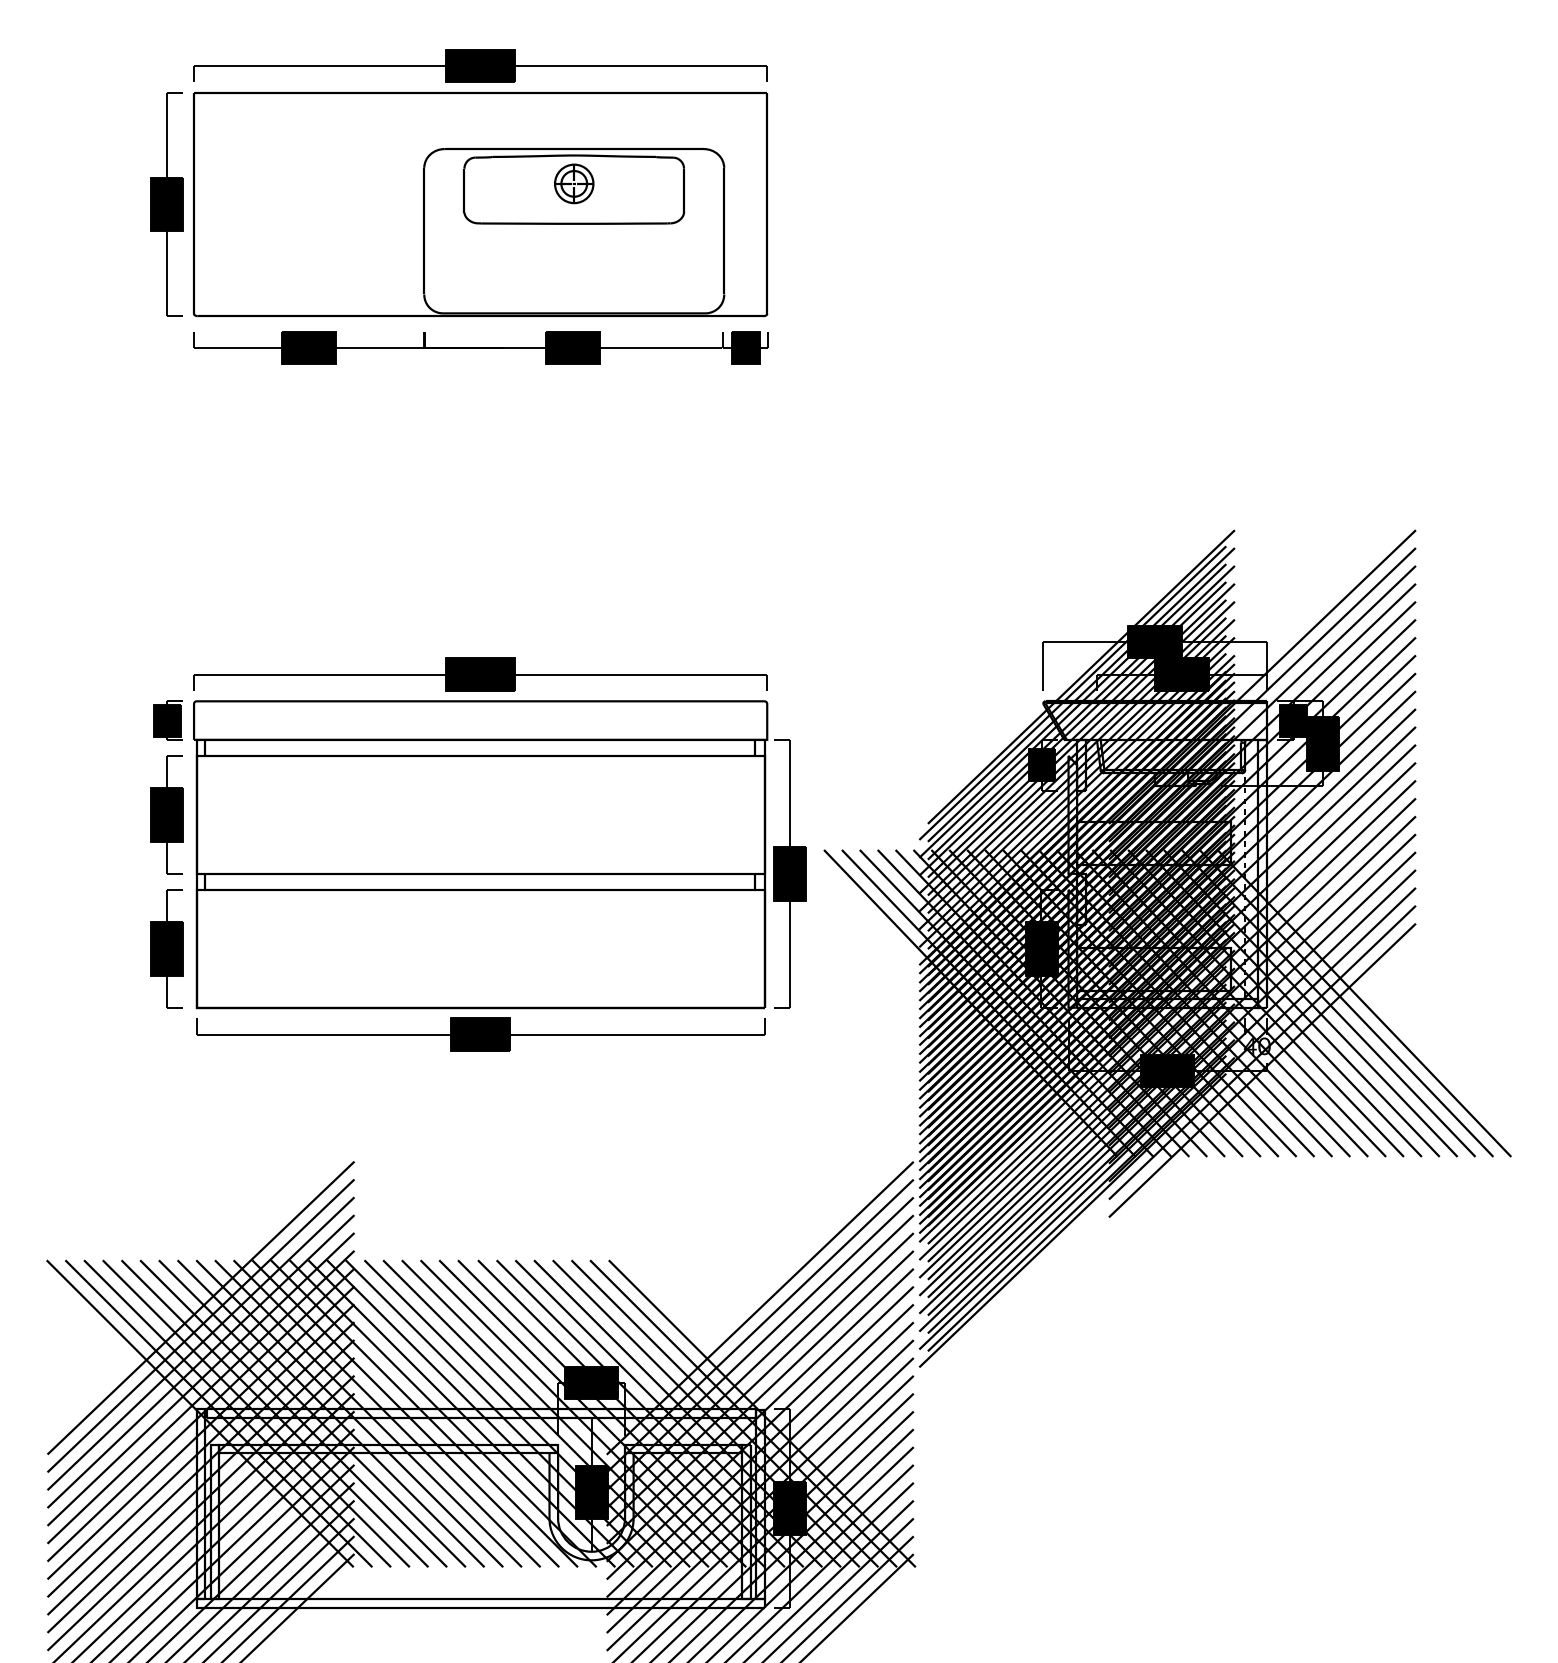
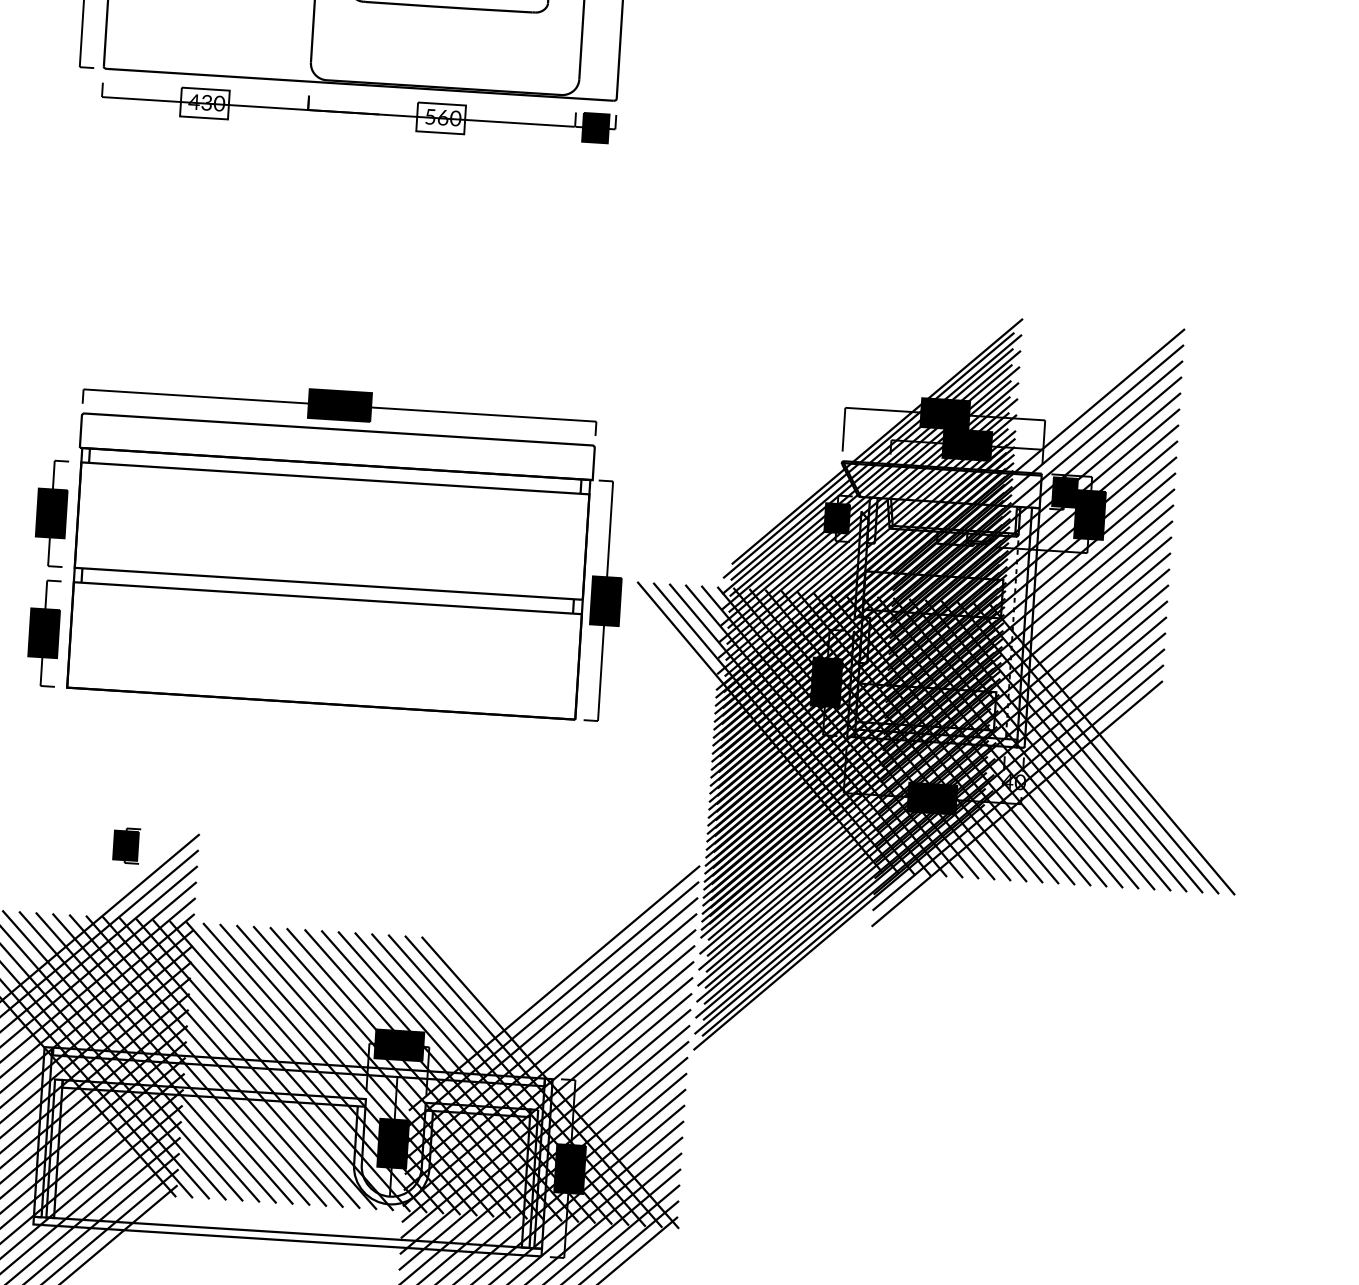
fill: (308, 347) -> (204, 103), removed
fill: (572, 347) -> (440, 118), removed
part: (167, 720) -> (126, 845), moved
part: (480, 1034) -> (319, 727), removed

